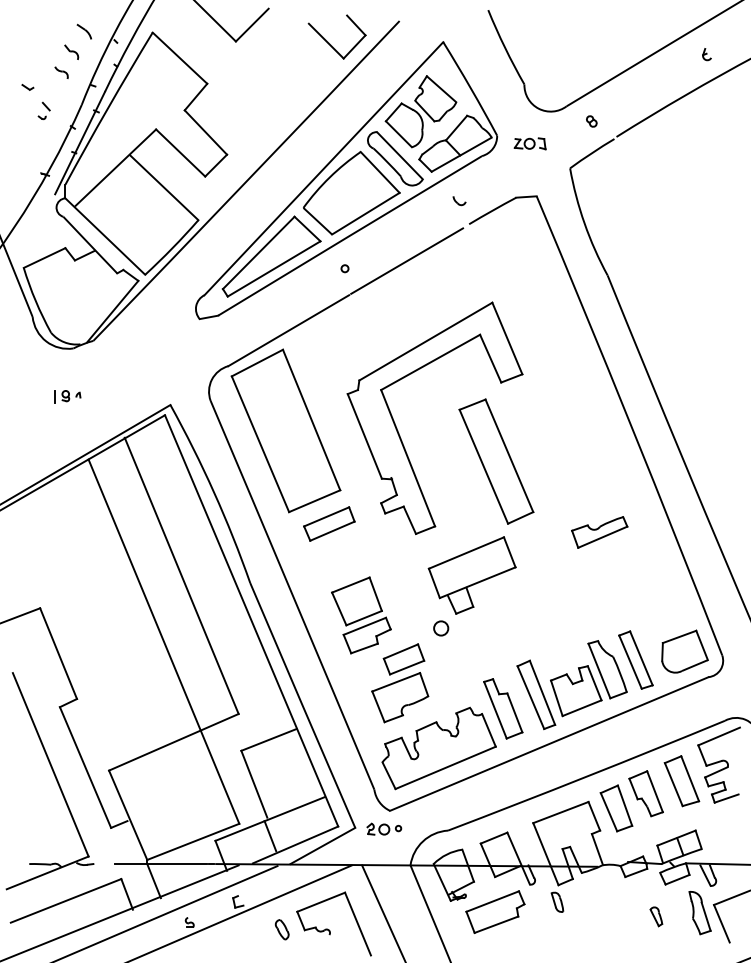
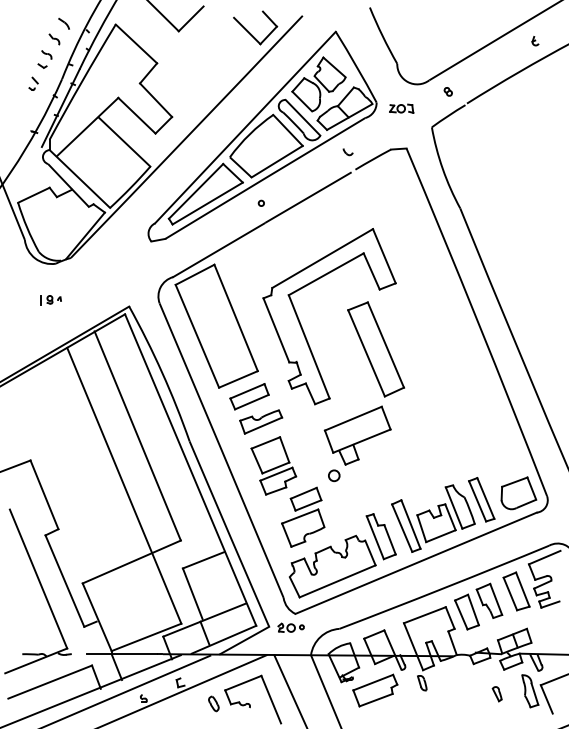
part: (27, 87) -> (42, 66), moved
part: (599, 532) -> (261, 422), moved

